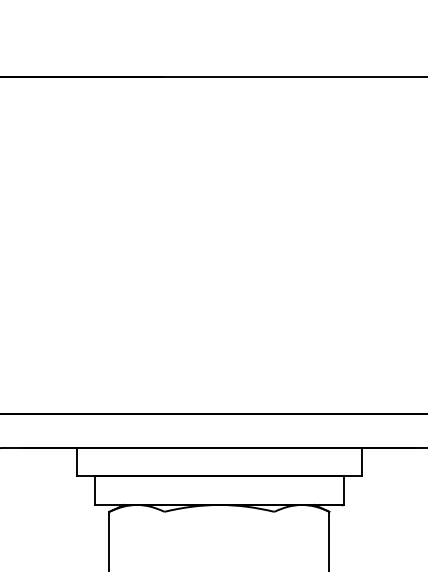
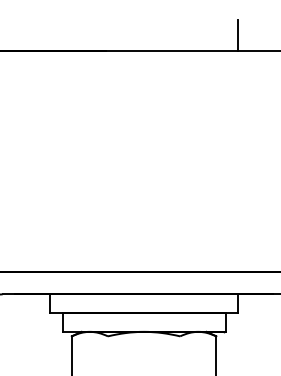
line: (361, 53) -> (237, 35), added

